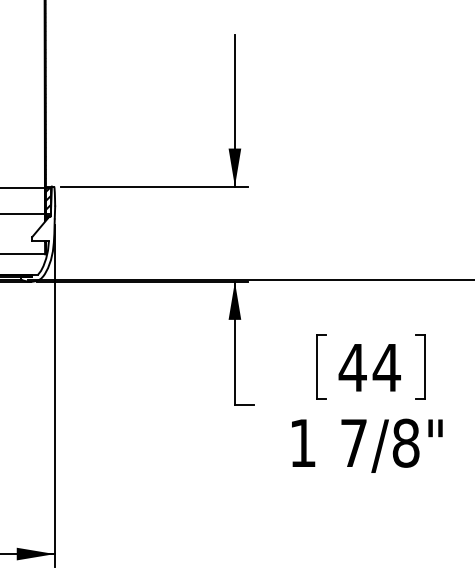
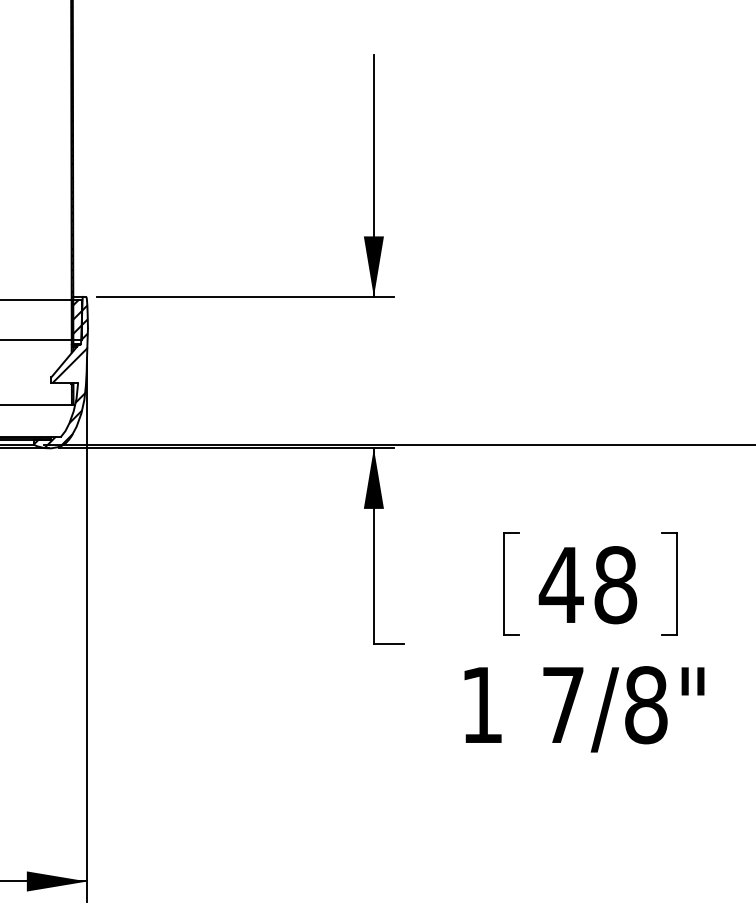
hatch: (38, 236) -> (61, 376), added
text: (386, 367) -> (615, 584), 44 -> 48

